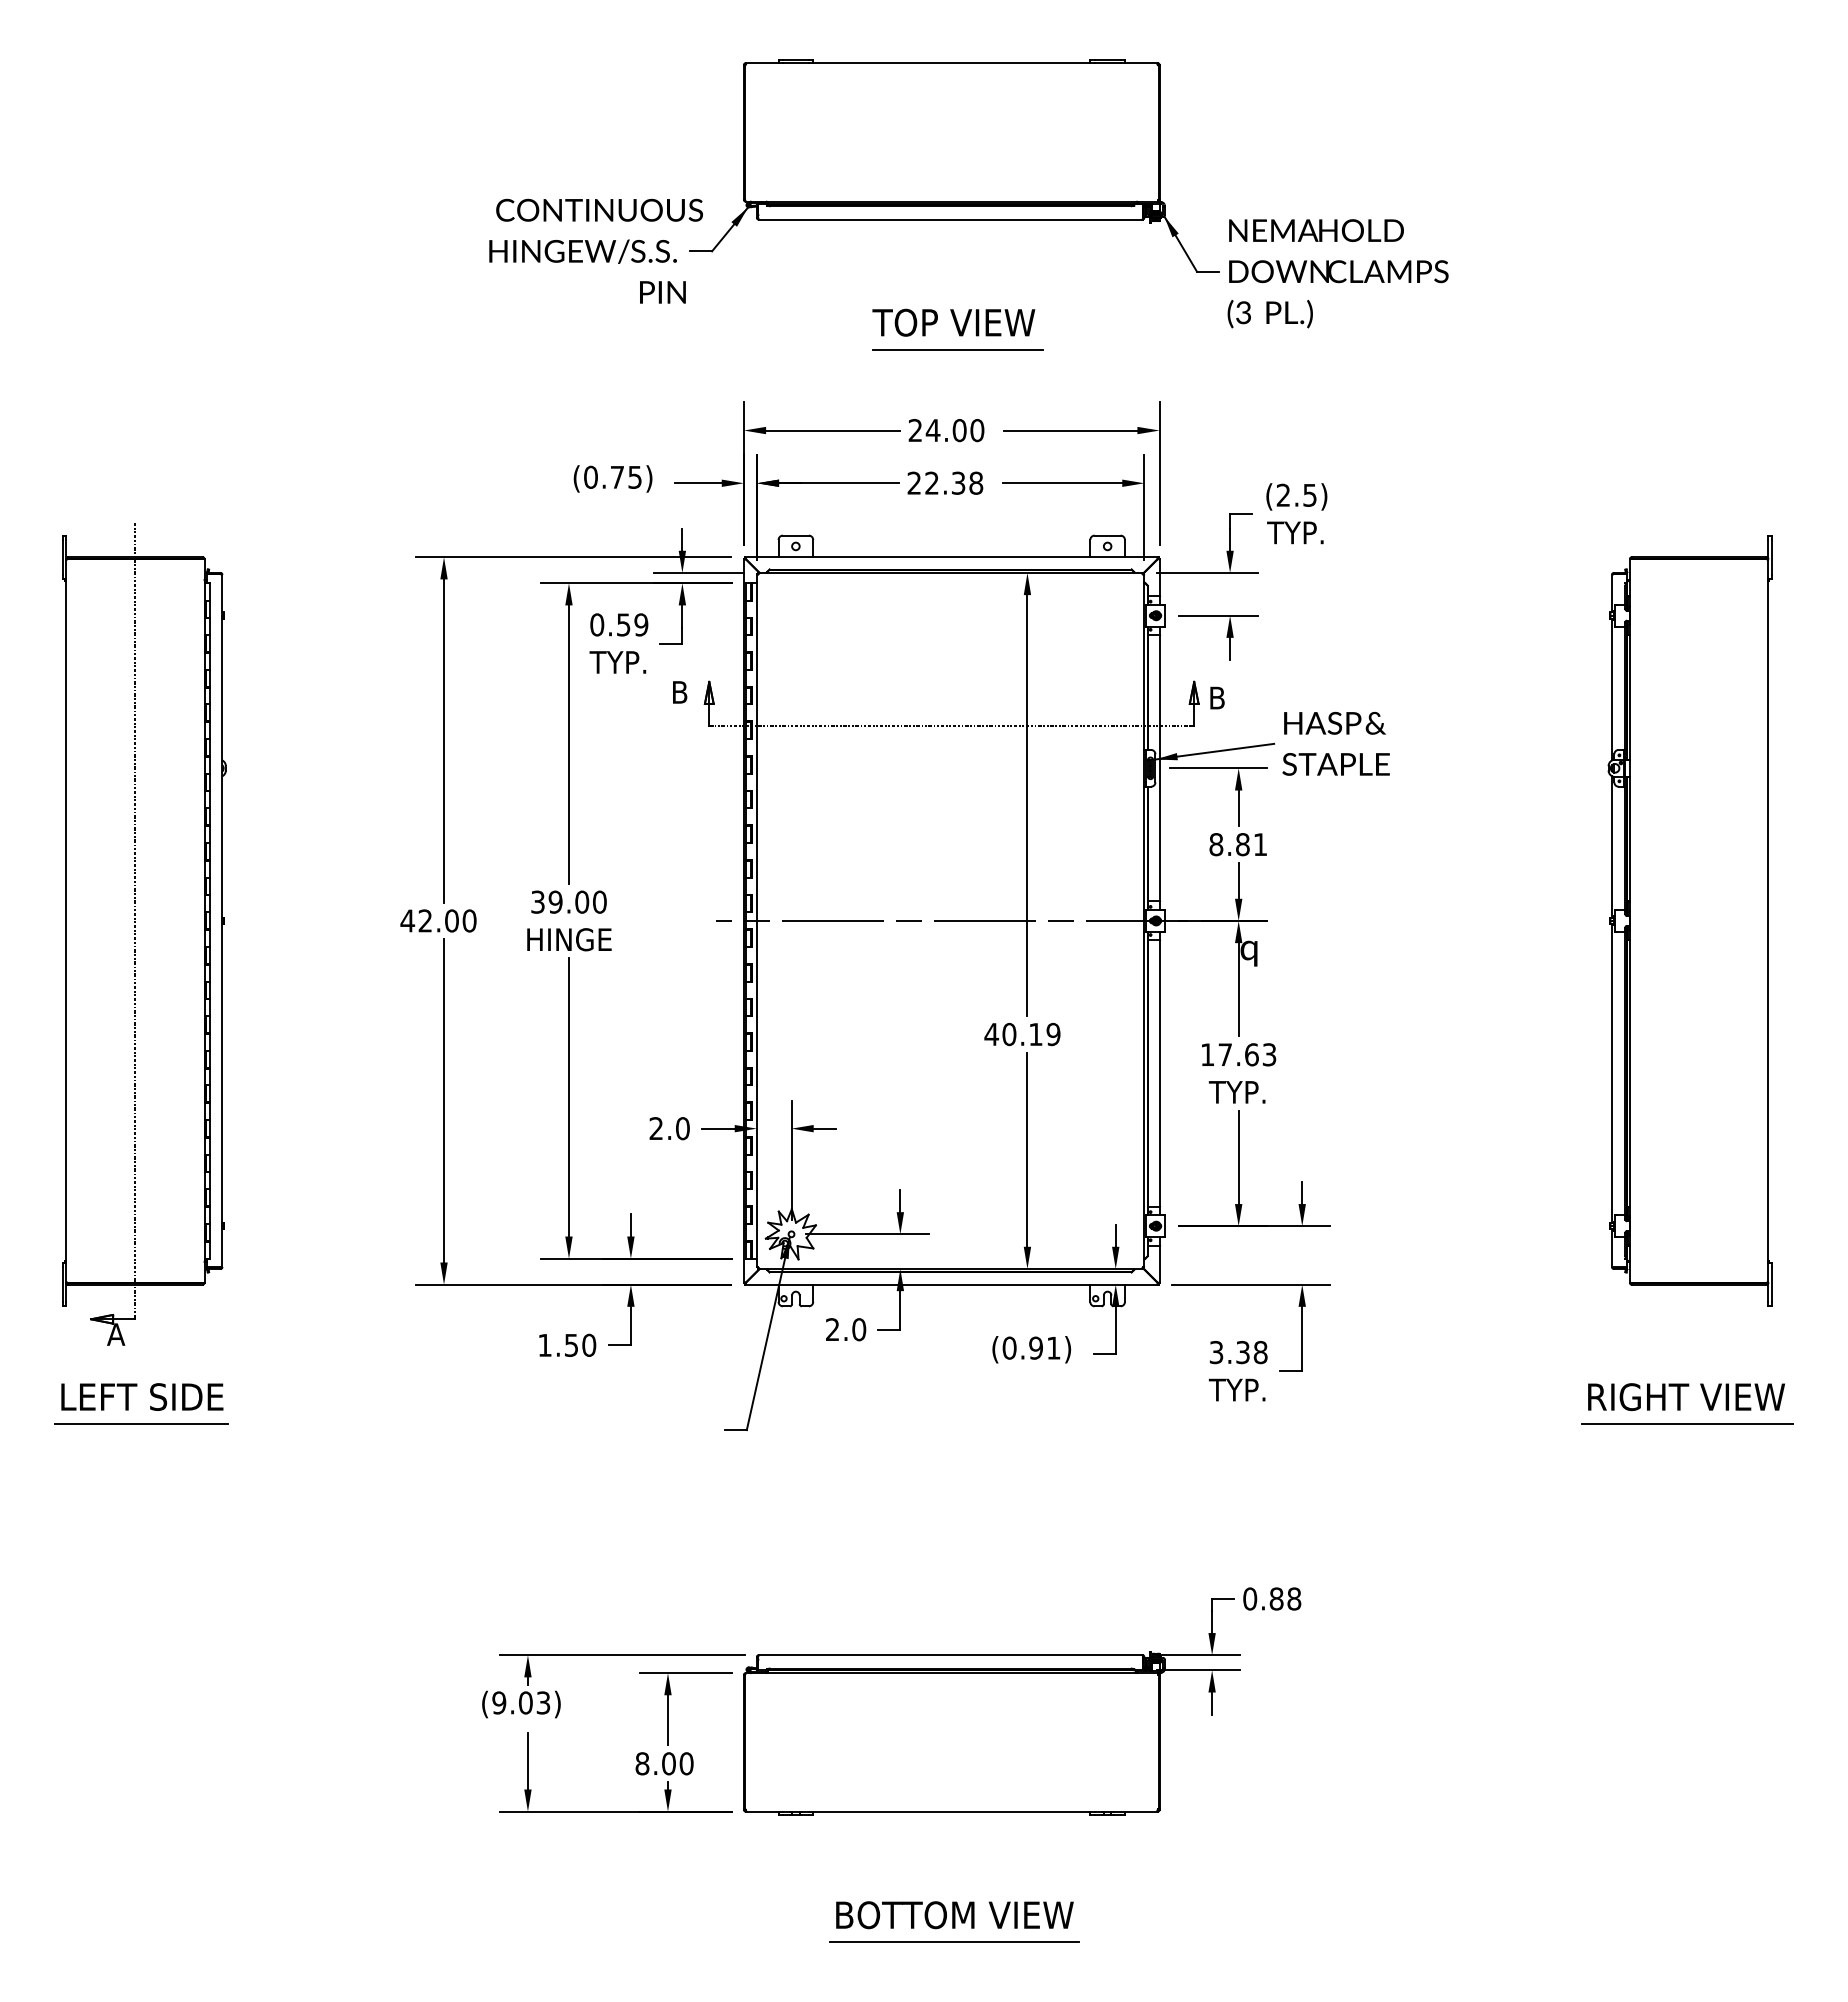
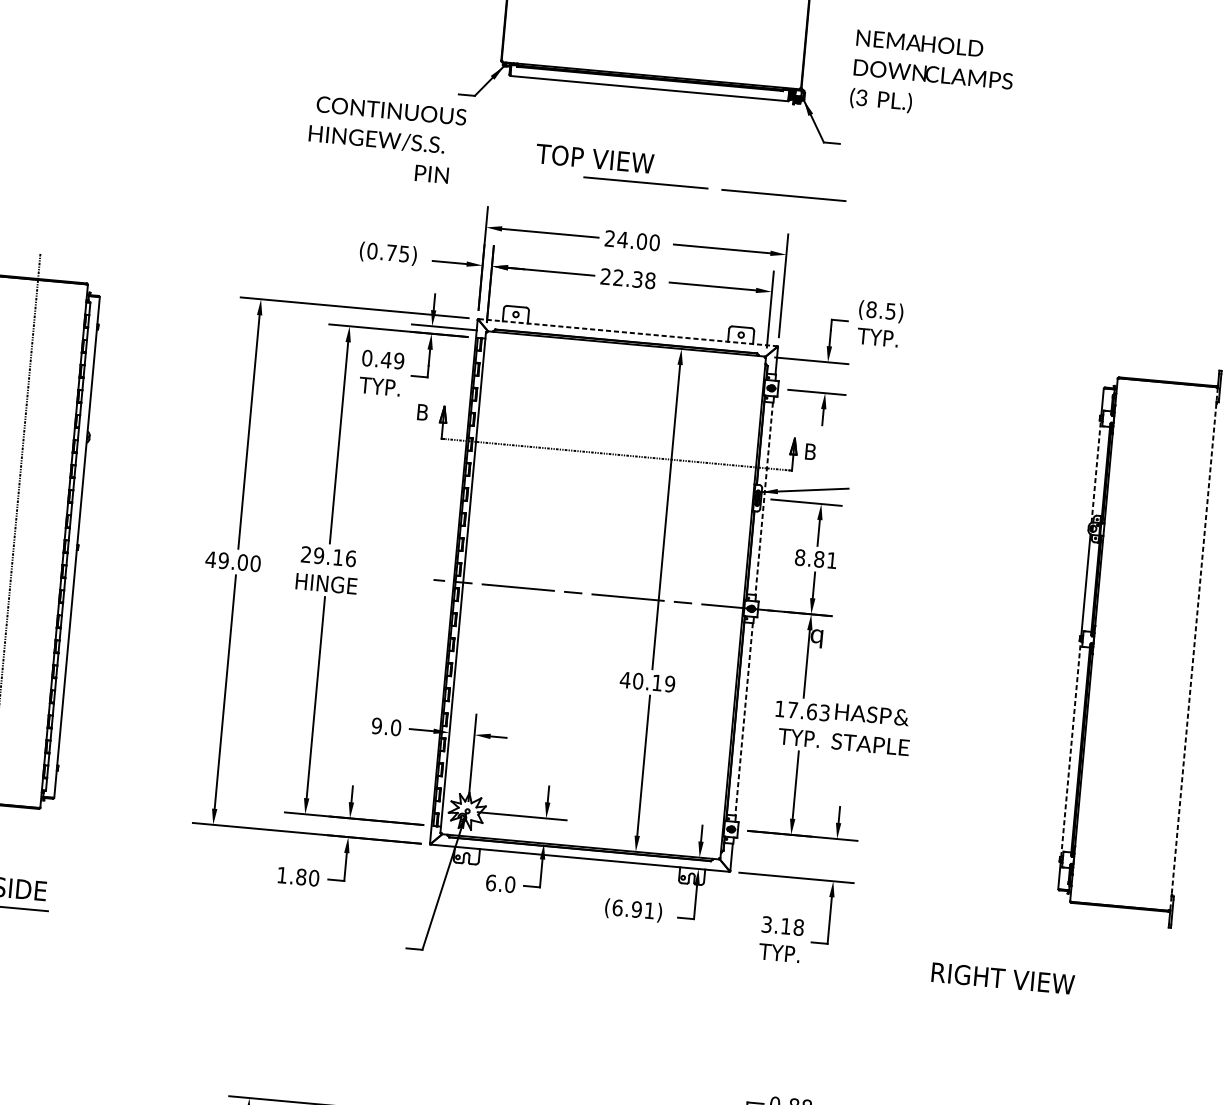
text: (595, 250) -> (385, 139), moved
text: (1337, 273) -> (932, 75), moved
text: (953, 322) -> (594, 158), moved
line: (1148, 349) -> (783, 195), added
text: (1283, 494) -> (871, 309), (2.5) -> (8.5)
line: (952, 557) -> (628, 332), solid -> dashed
text: (623, 624) -> (386, 359), 0.59 -> 0.49
line: (1611, 689) -> (1095, 471), solid -> dashed
text: (1335, 743) -> (871, 729), moved
line: (1159, 768) -> (764, 498), solid -> dashed
text: (568, 901) -> (328, 556), 39.00 -> 29.16
text: (425, 920) -> (223, 560), 42.00 -> 49.00
line: (1768, 920) -> (1194, 648), solid -> dashed
line: (1611, 1073) -> (1070, 749), solid -> dashed
line: (1159, 1074) -> (744, 720), solid -> dashed
text: (656, 1128) -> (377, 725), 2.0 -> 9.0
text: (832, 1329) -> (490, 882), 2.0 -> 6.0
text: (571, 1344) -> (301, 876), 1.50 -> 1.80
text: (1009, 1347) -> (617, 907), (0.91) -> (6.91)
text: (1242, 1352) -> (785, 926), 3.38 -> 3.18
text: (1686, 1397) -> (1003, 978), moved
line: (1687, 1423) -> (1102, 1006), removed

